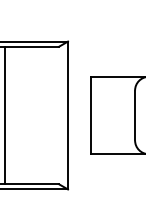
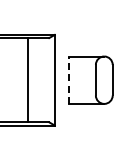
line: (5, 115) -> (28, 80), moved
line: (90, 115) -> (68, 80), solid -> dashed

